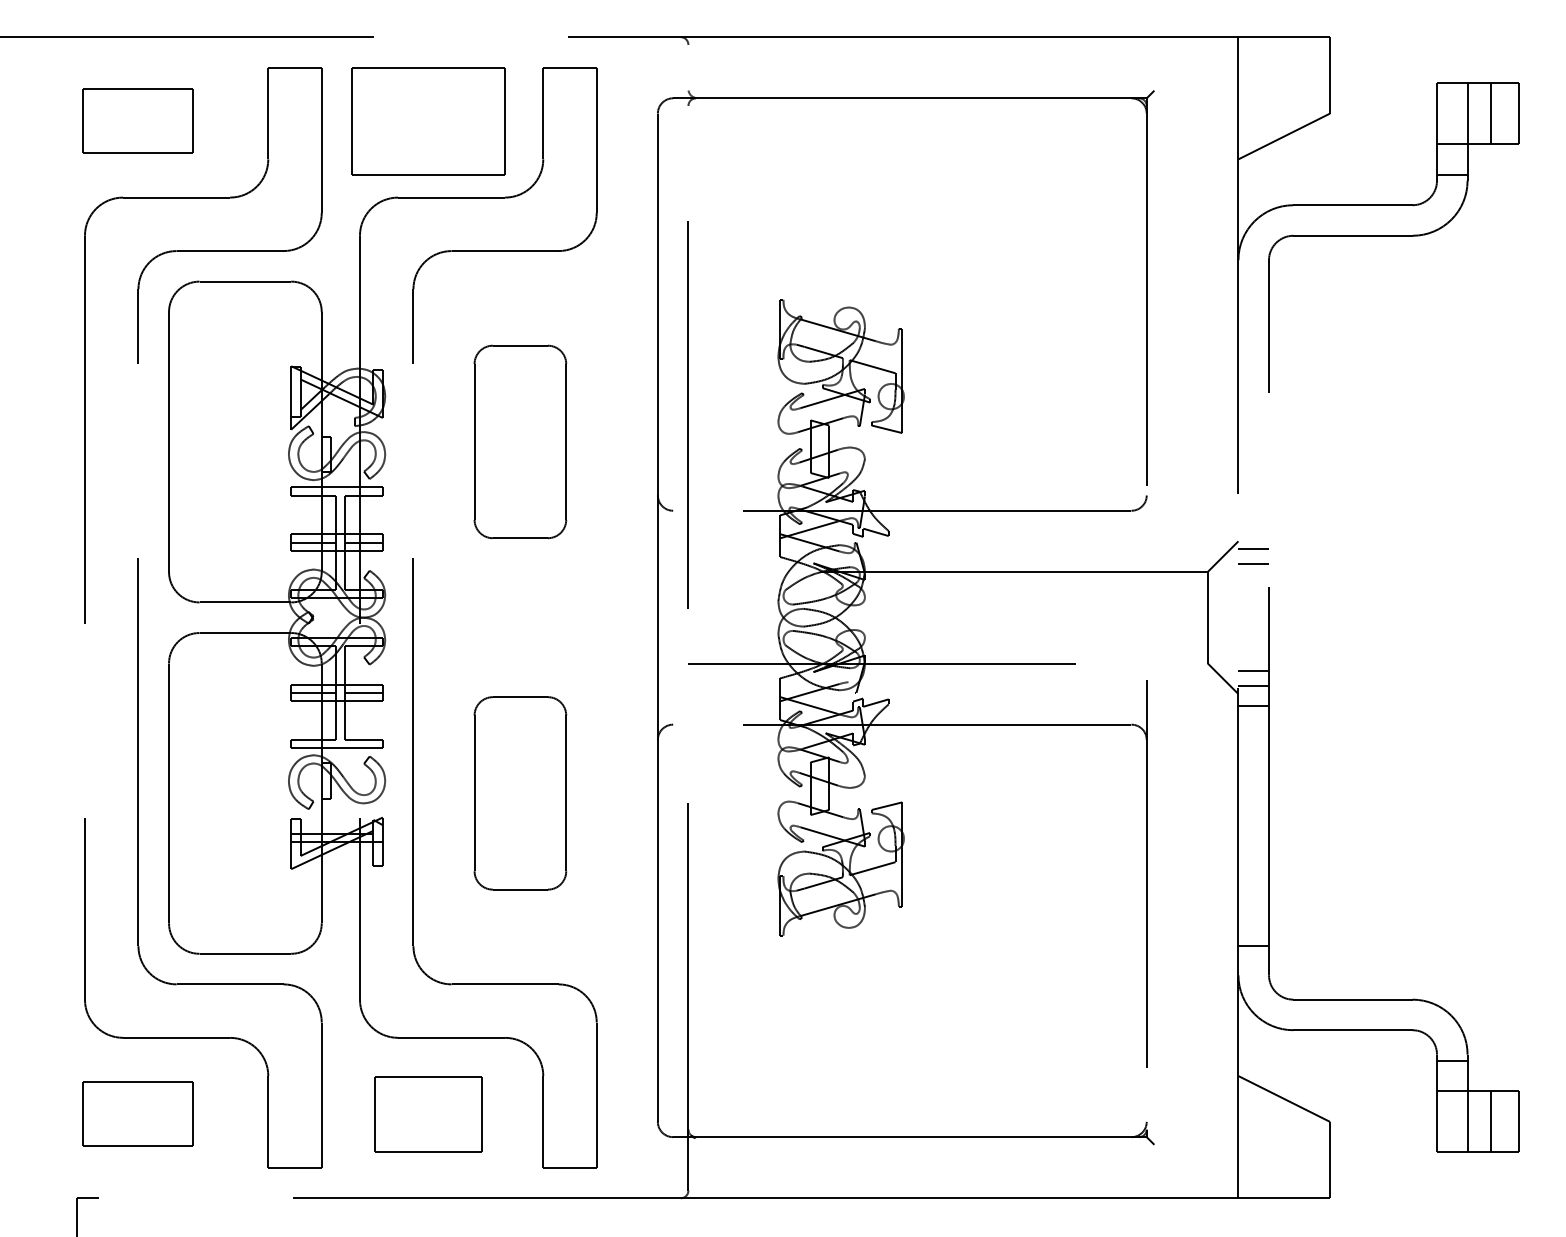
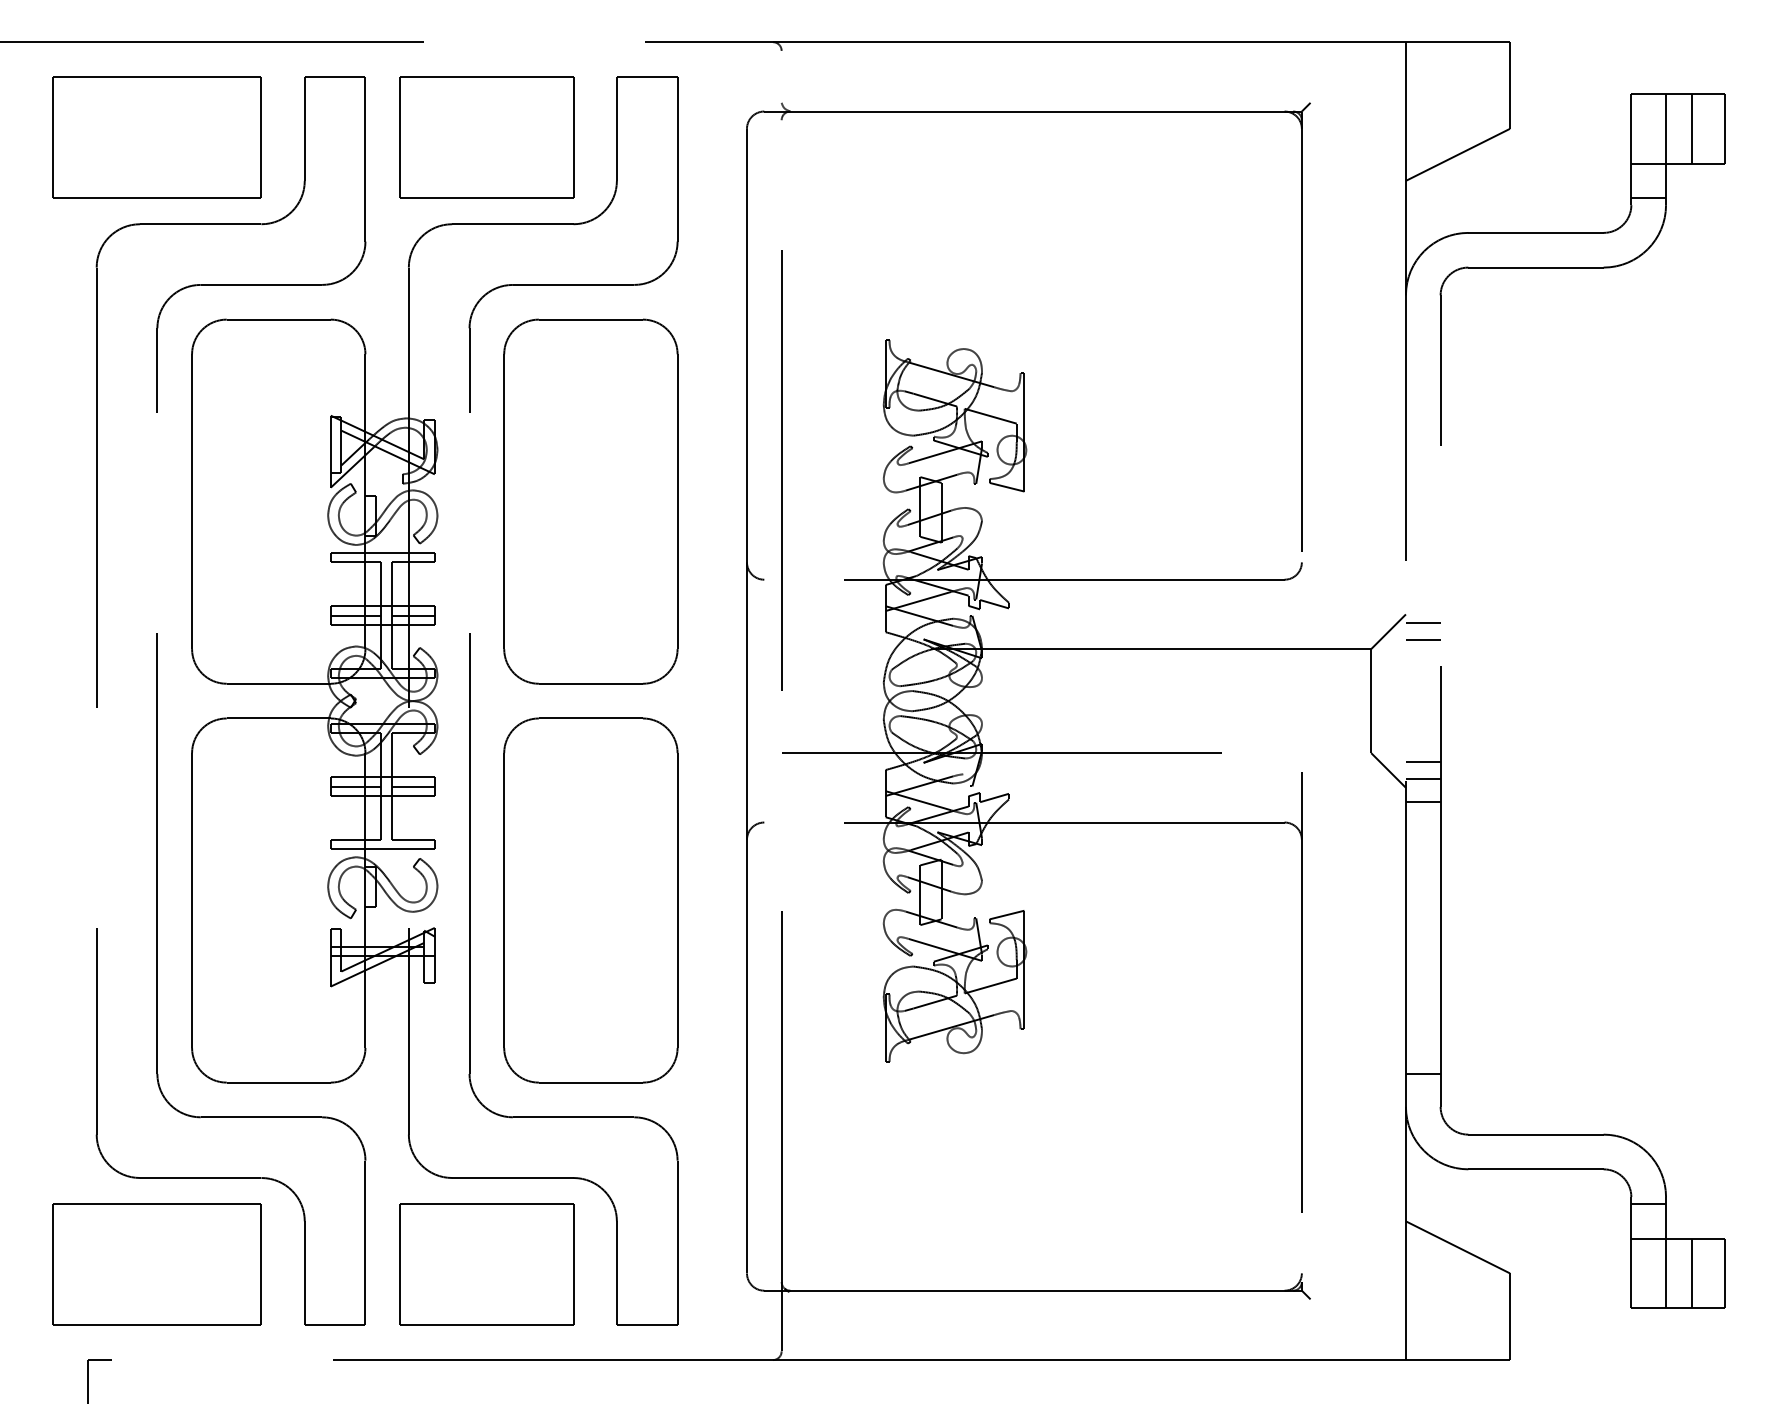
part: (137, 121) -> (156, 137), size x1.67
part: (520, 441) -> (590, 501), size x1.67
part: (520, 793) -> (590, 900), size x1.67
part: (137, 1114) -> (156, 1264), size x1.67
part: (428, 1114) -> (486, 1264), size x1.43

